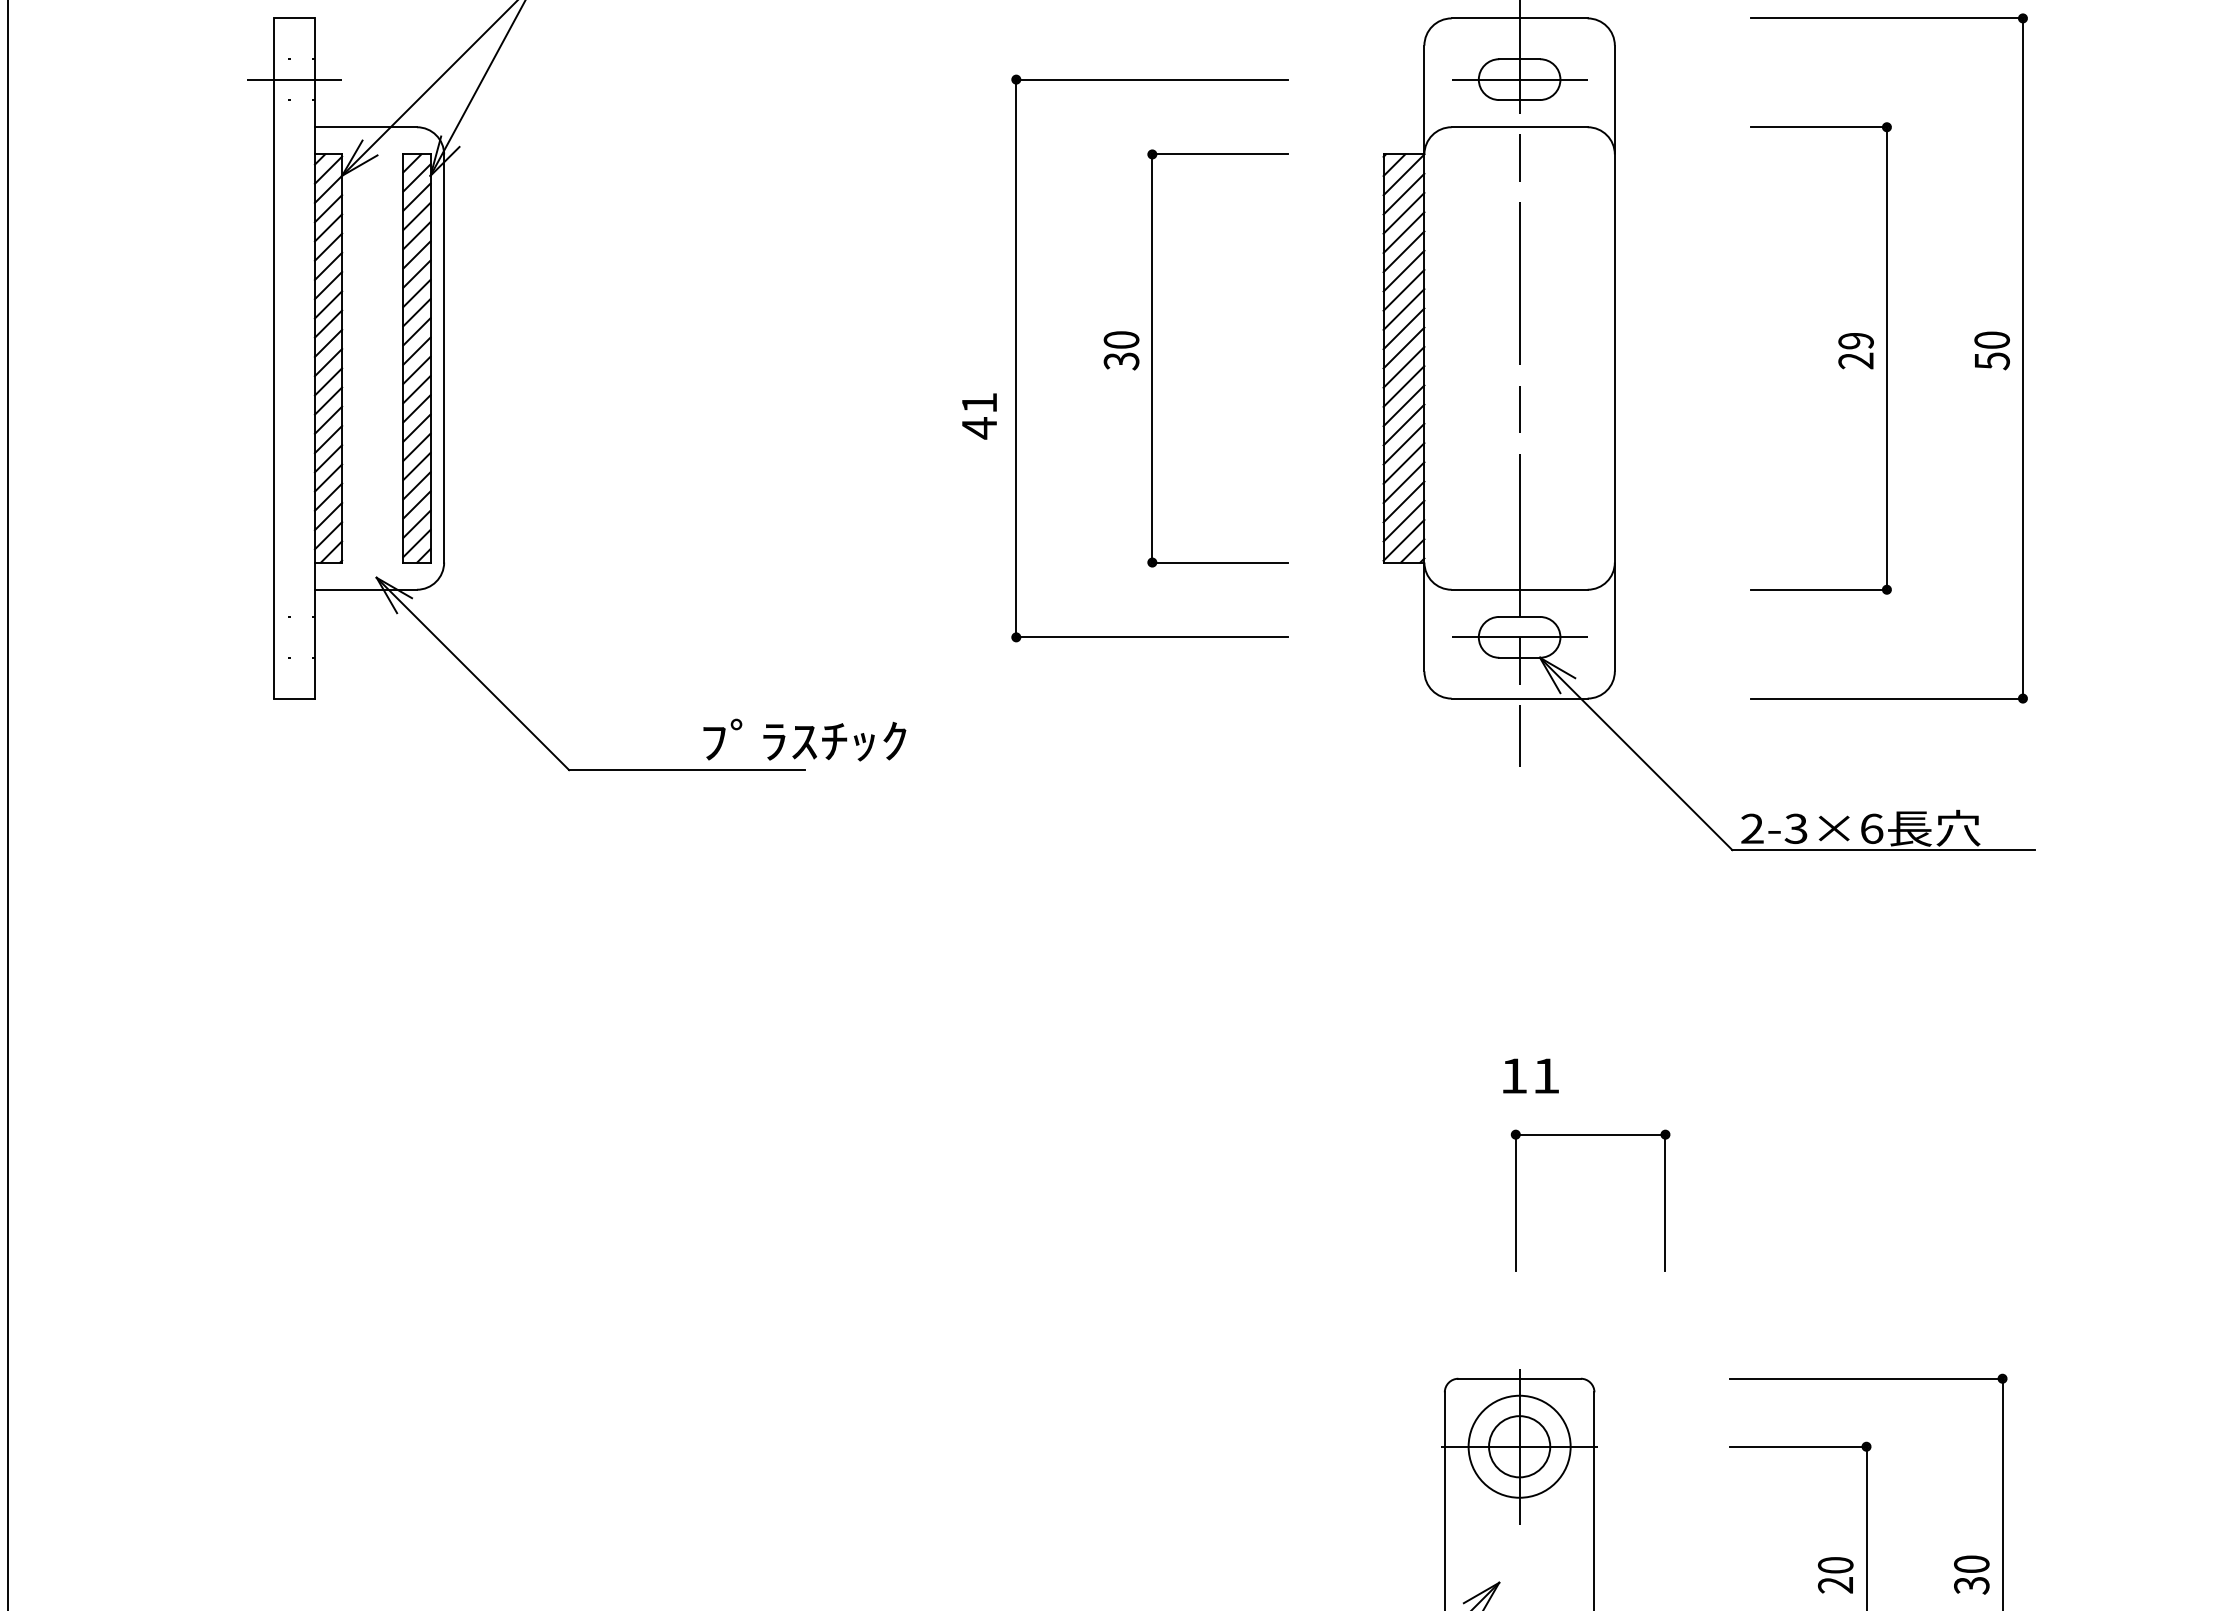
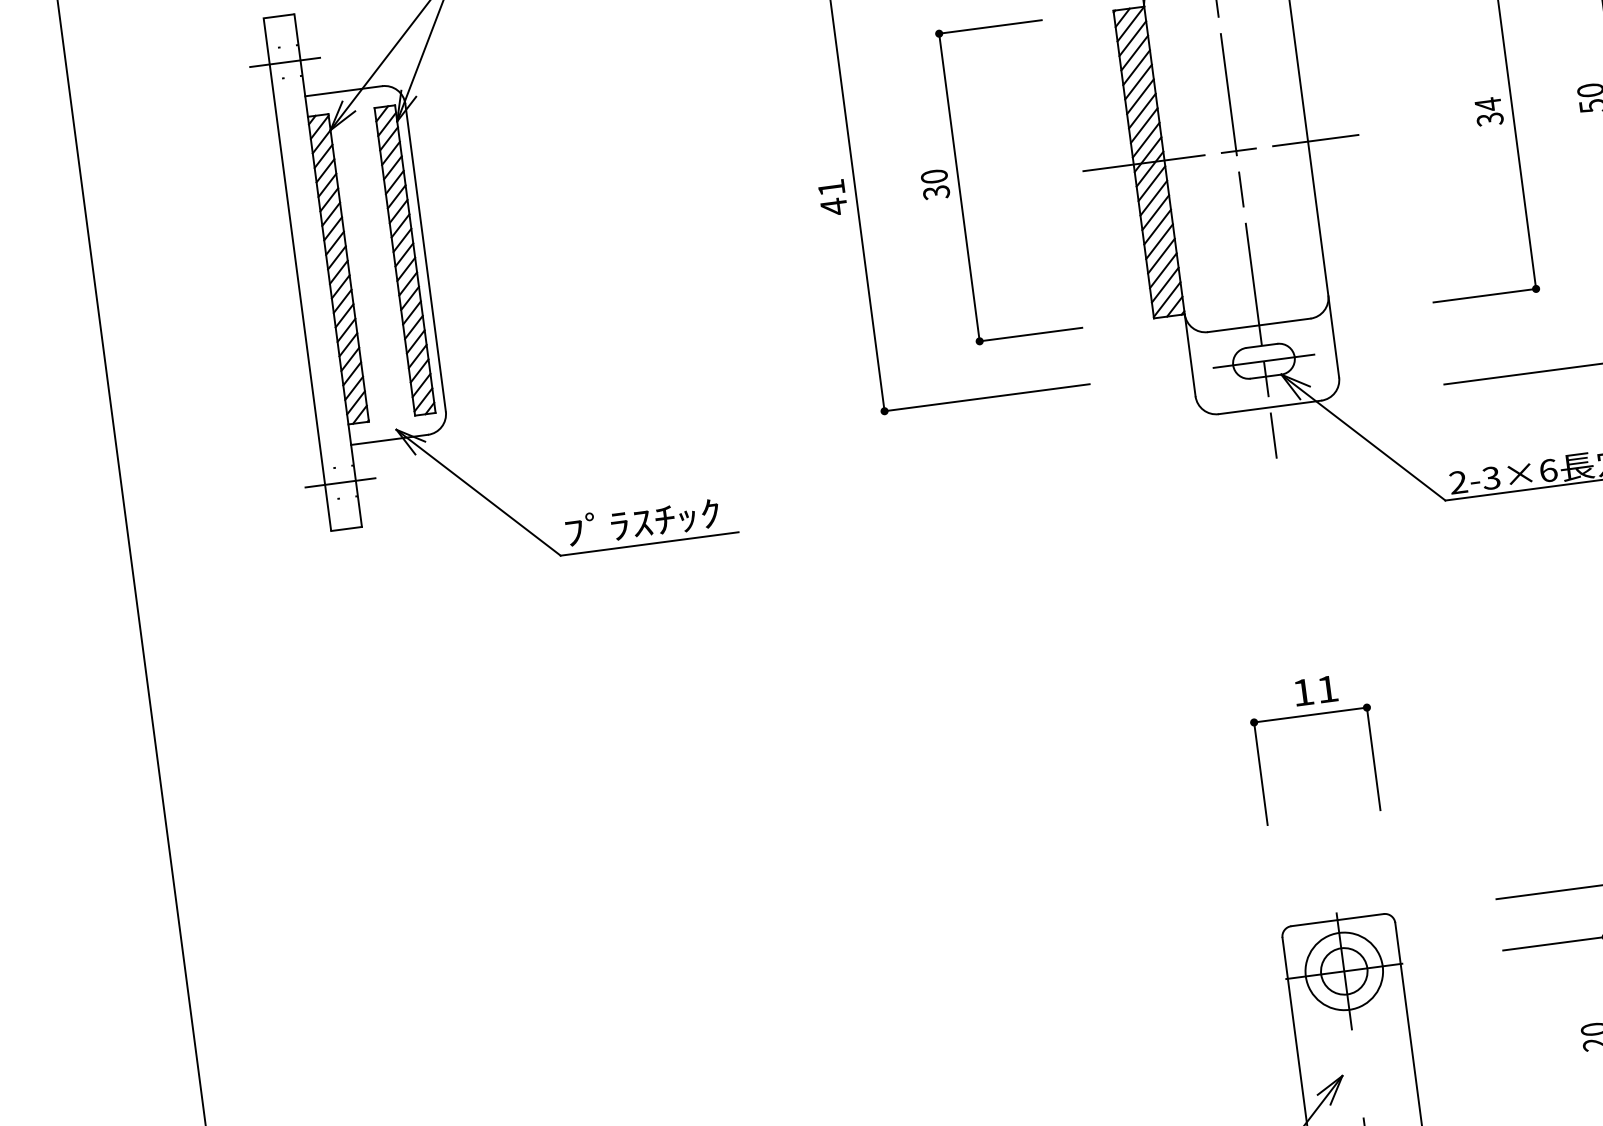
text: (1855, 350) -> (1488, 111), 29 -> 34
line: (1498, 358) -> (1220, 153), added
text: (979, 416) -> (832, 198), moved
line: (294, 637) -> (340, 482), added
text: (804, 739) -> (642, 521), moved
part: (1590, 1135) -> (1310, 715), moved

